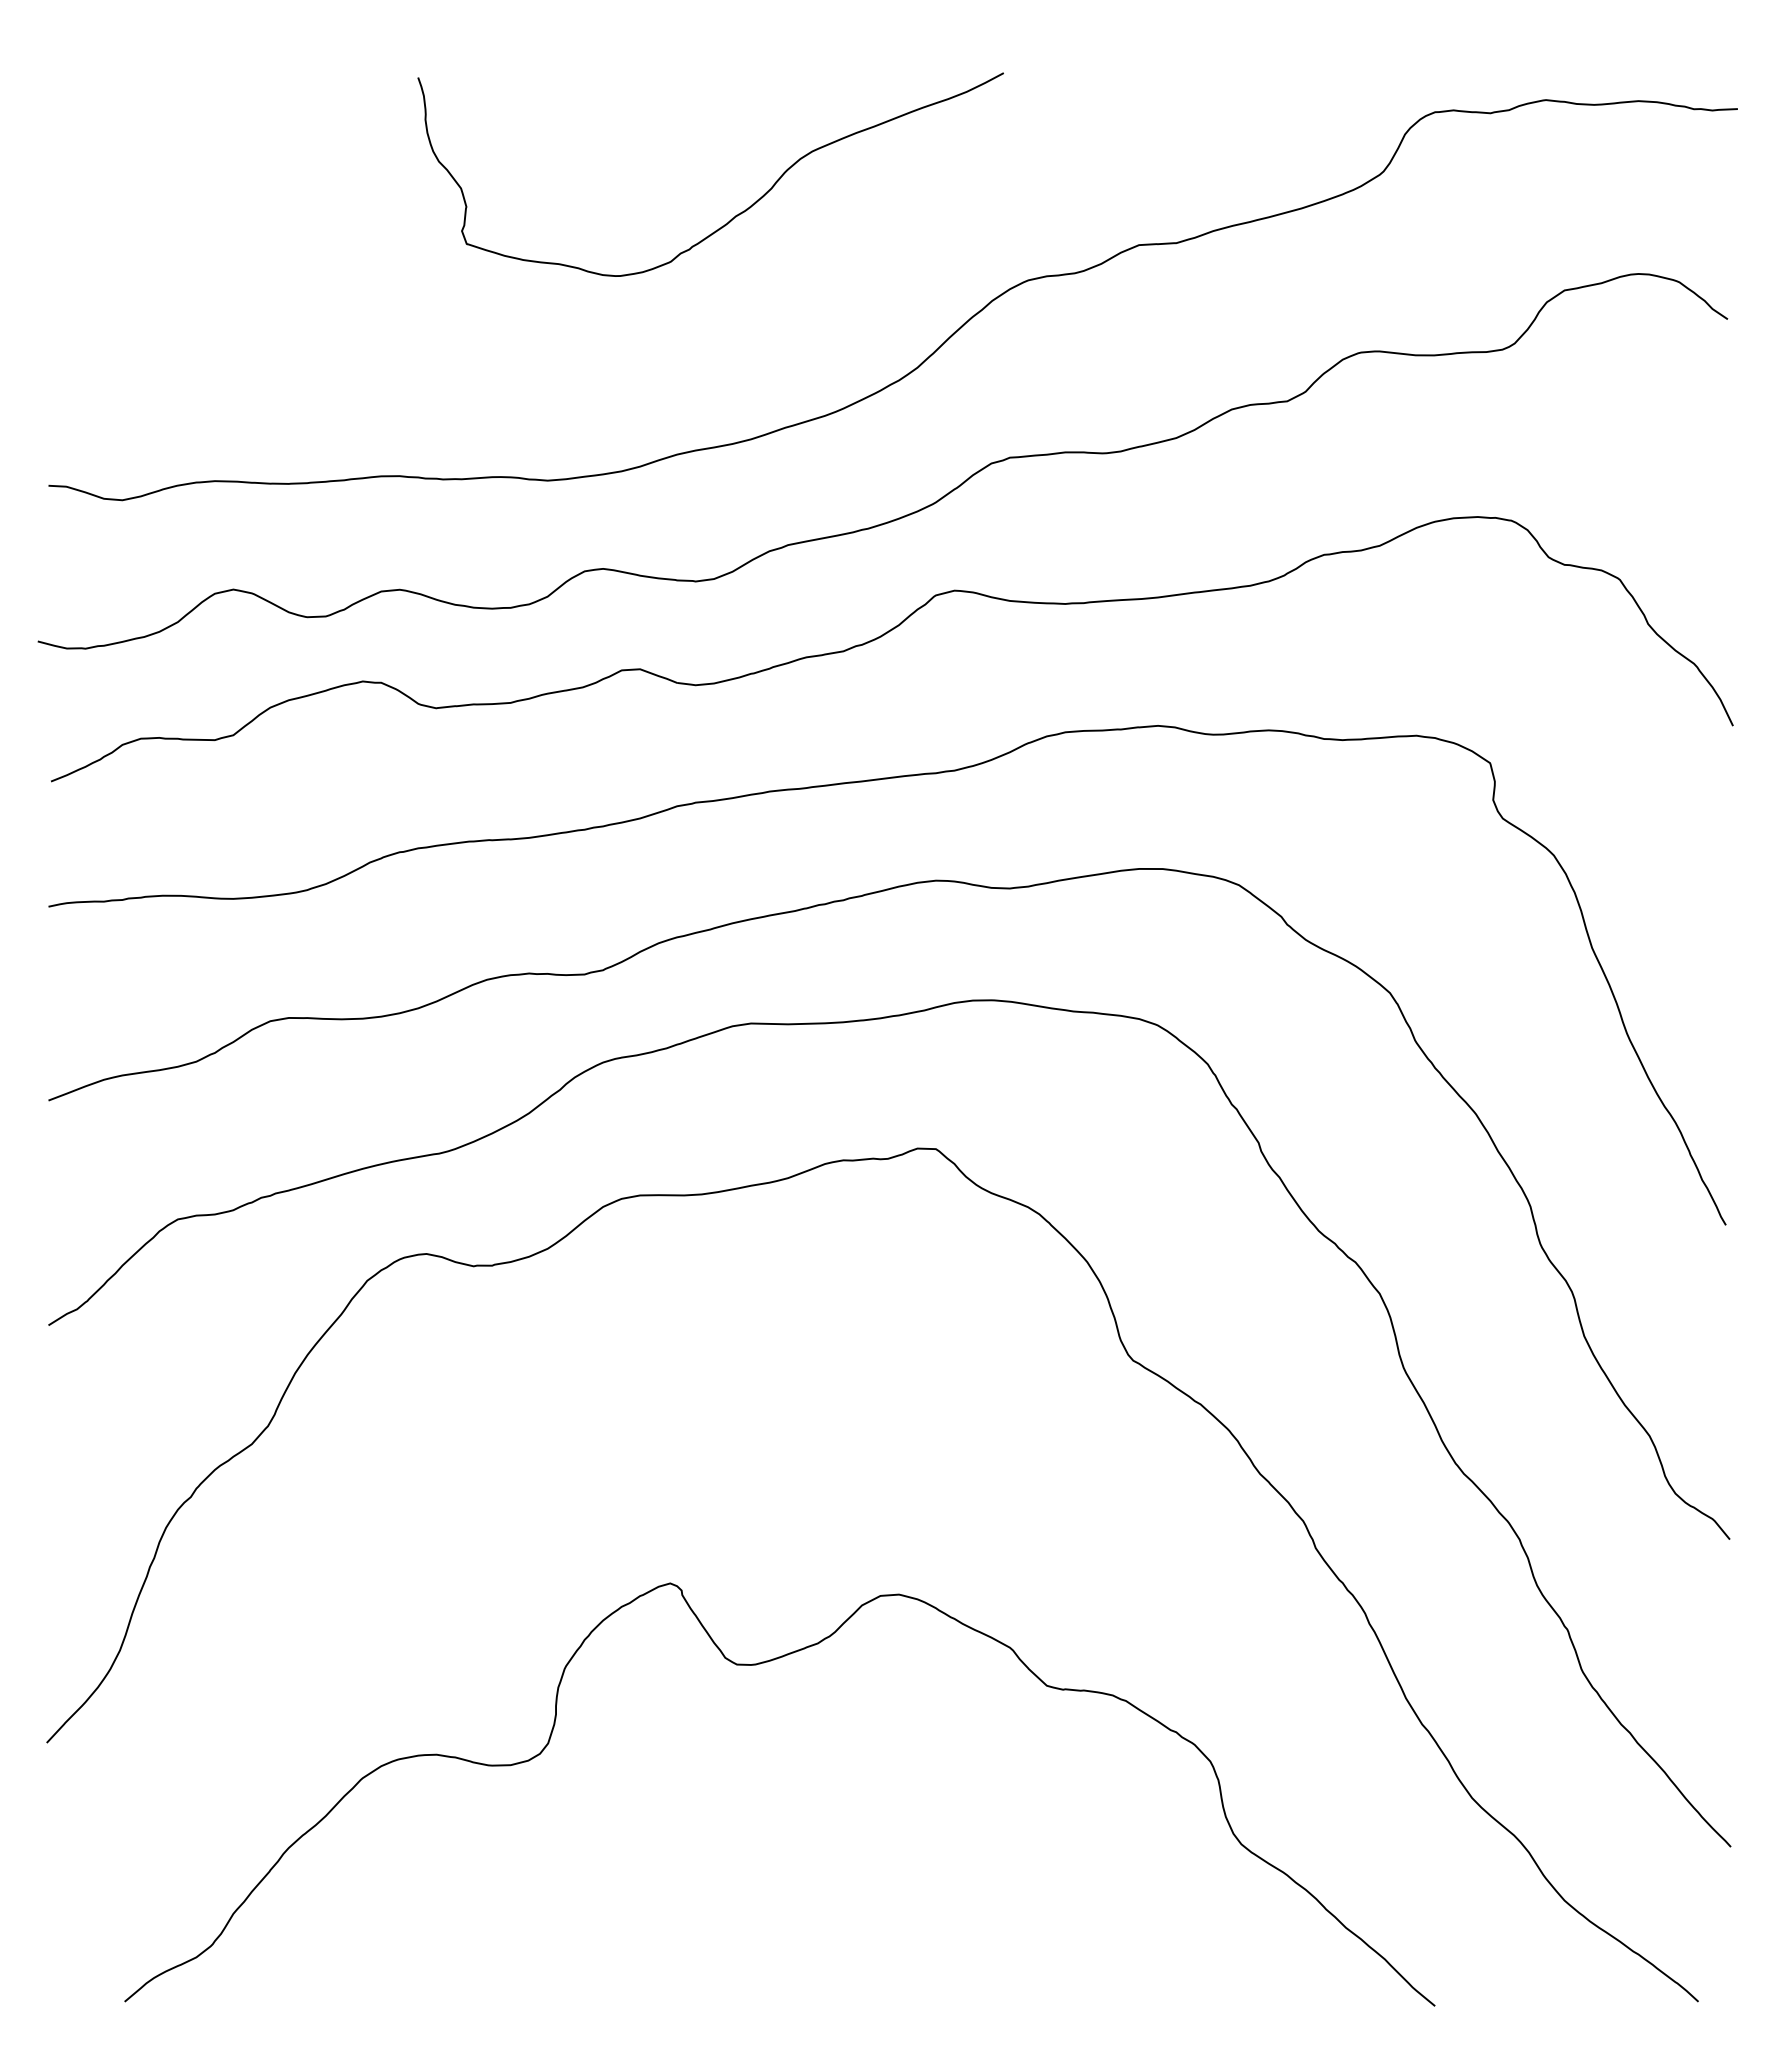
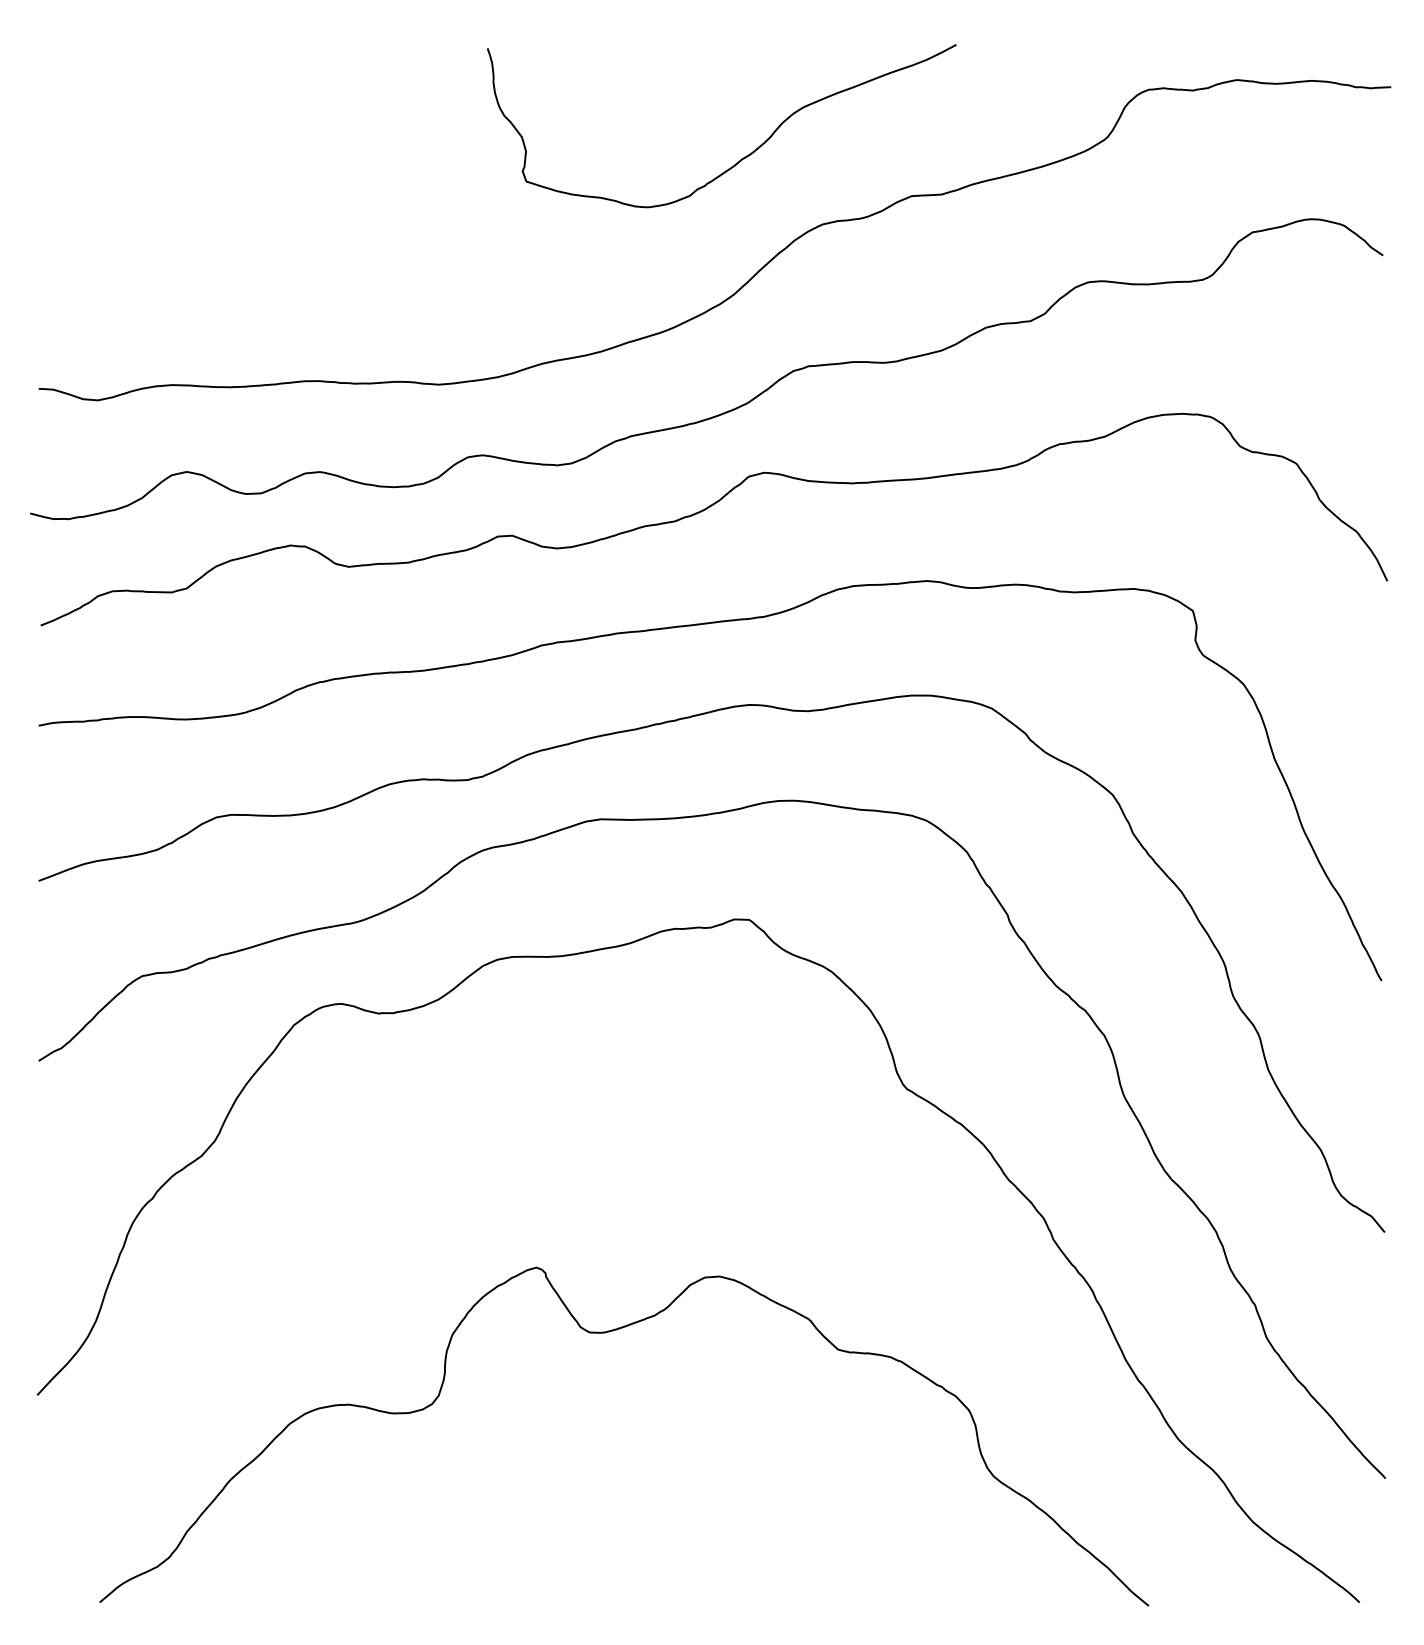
curve: (736, 214) -> (742, 158), moved

